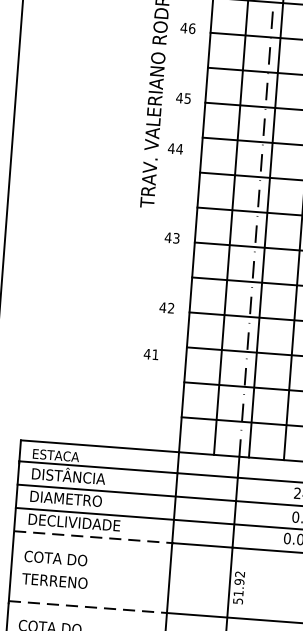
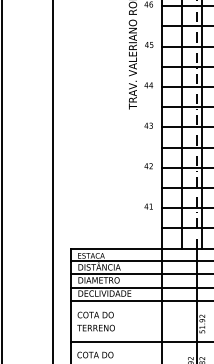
text: (174, 149) -> (148, 85), moved
text: (150, 354) -> (148, 206), moved
line: (95, 537) -> (117, 301), dashed -> solid
line: (88, 606) -> (116, 341), dashed -> solid

